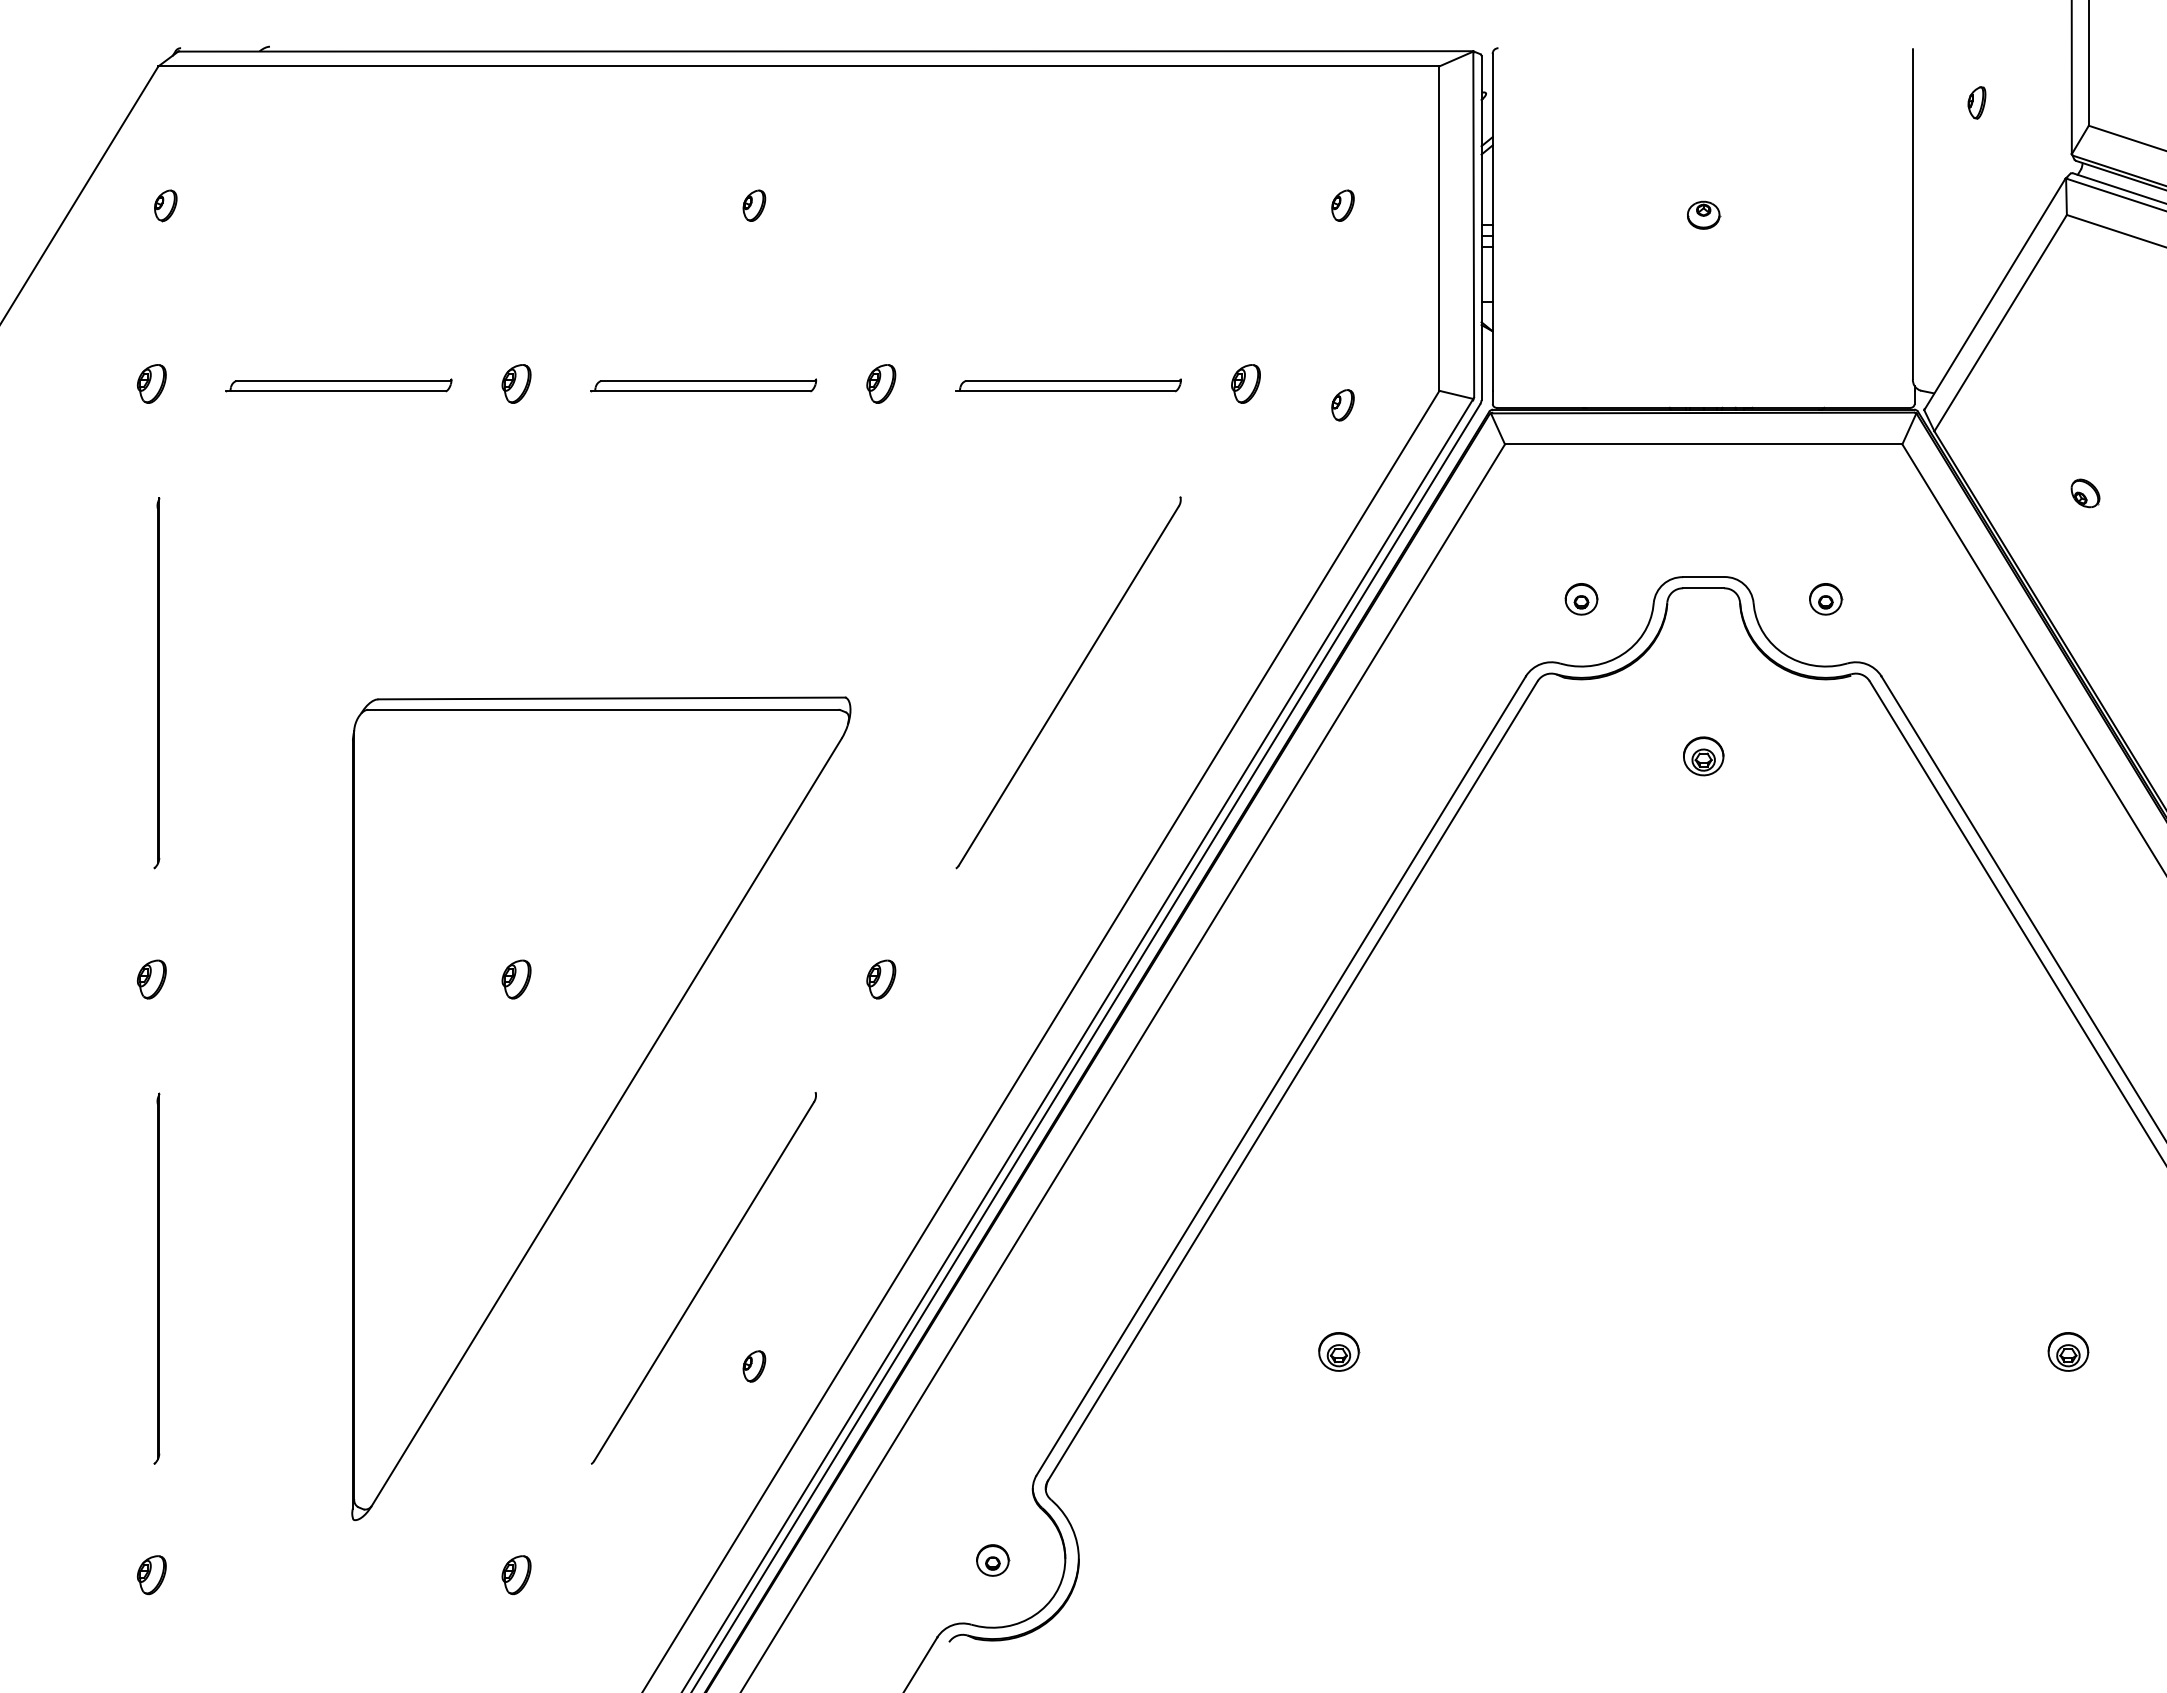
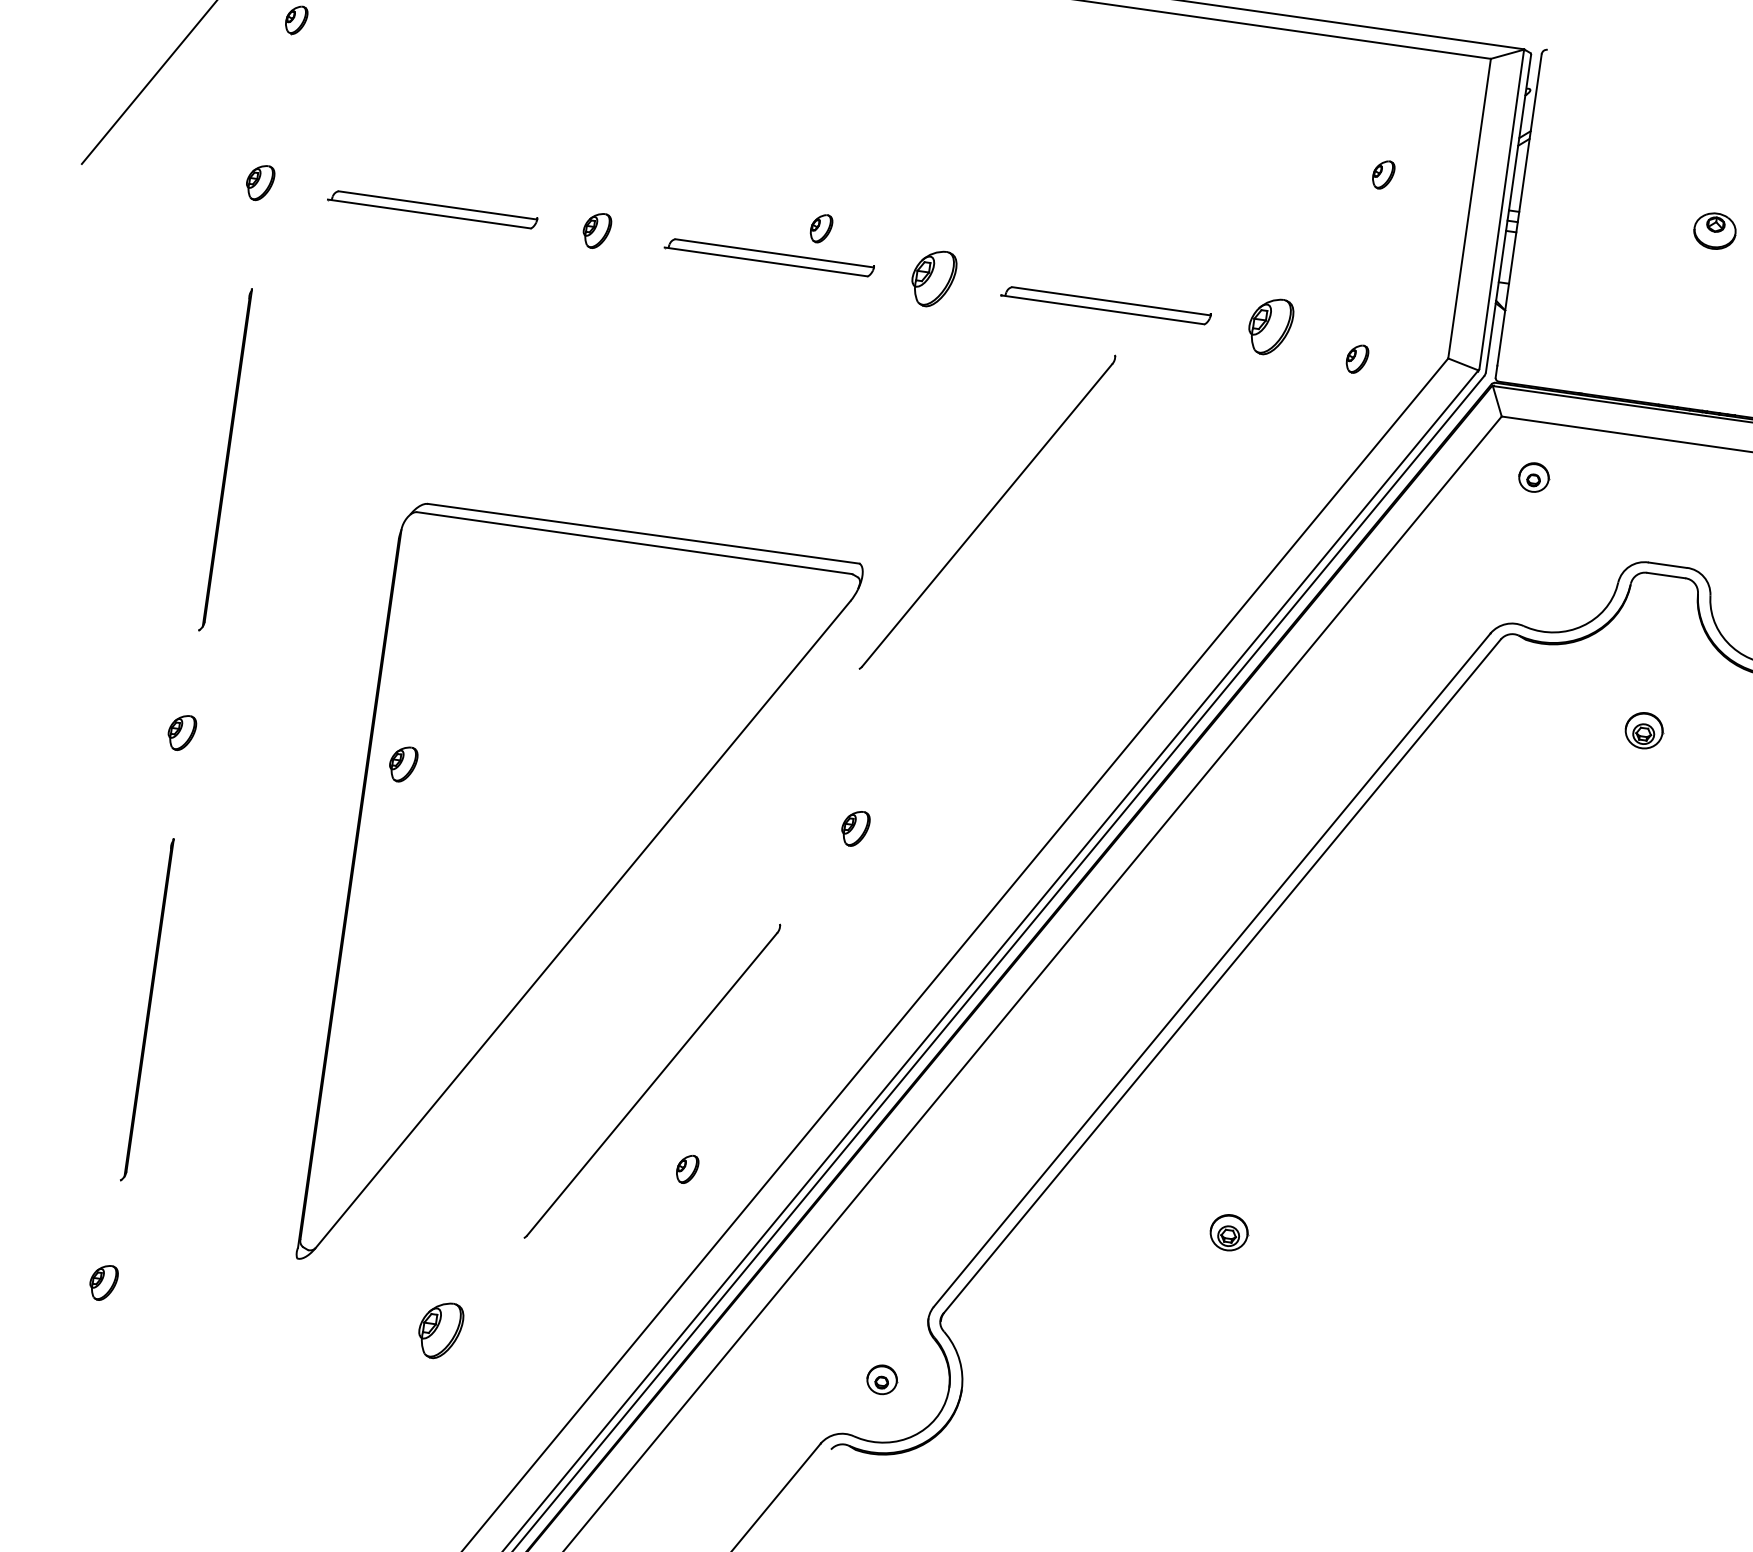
part: (754, 205) -> (821, 228), moved
part: (1704, 214) -> (1716, 230), size x1.4
part: (881, 383) -> (934, 278), size x1.6
part: (1245, 383) -> (1270, 326), size x1.6
part: (1581, 599) -> (1534, 477), moved
part: (1068, 682) -> (987, 512), moved
part: (516, 979) -> (403, 764), moved
part: (516, 1575) -> (440, 1331), size x1.6

